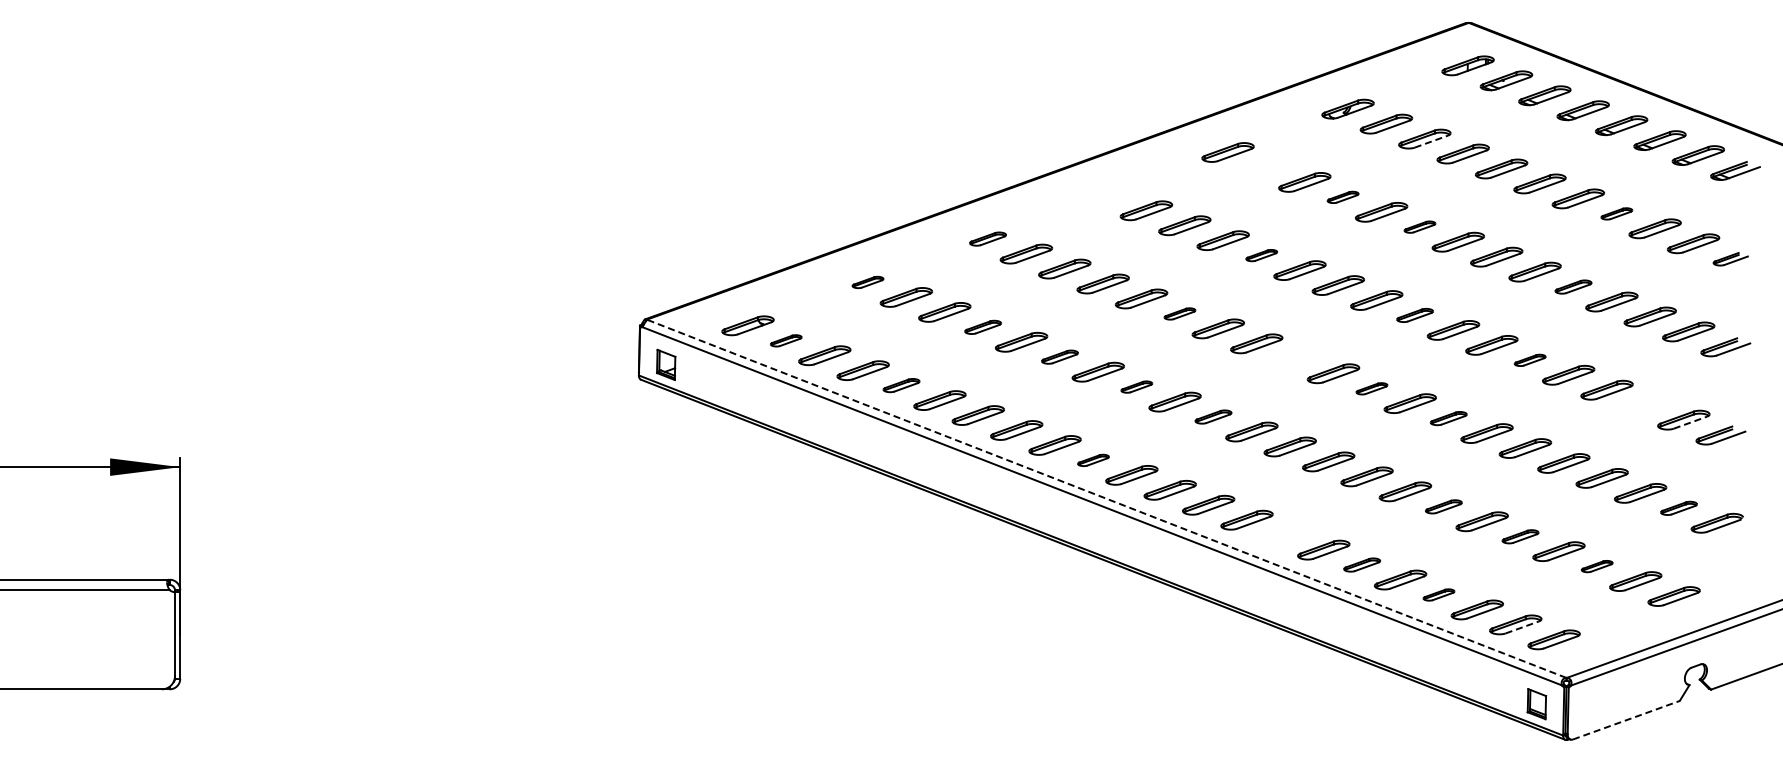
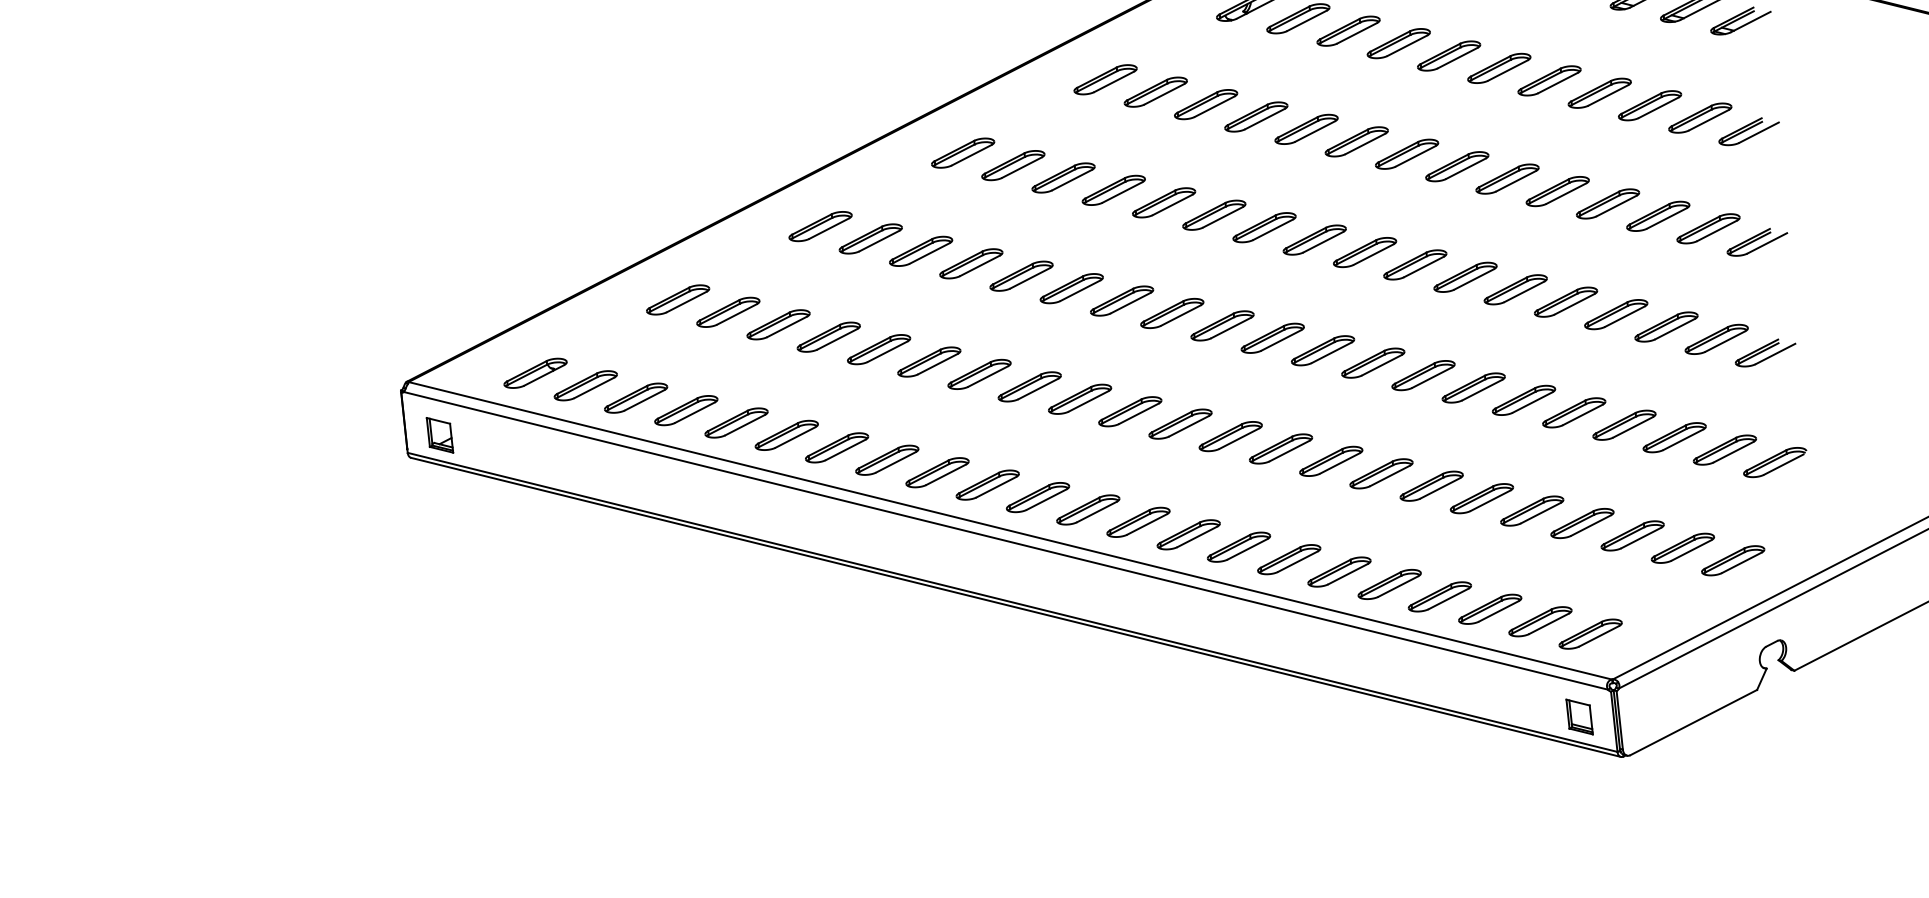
line: (1431, 141) -> (1357, 33), dashed -> solid
part: (1266, 167) -> (1155, 92), added
part: (1107, 195) -> (962, 152), added
part: (1342, 197) -> (1255, 117), size x1.67
part: (1616, 213) -> (1599, 92), size x1.67
part: (1419, 226) -> (1356, 140), size x1.67
part: (987, 238) -> (819, 225), size x1.43
part: (1261, 255) -> (1163, 202), size x1.67
part: (1730, 259) -> (1748, 131), size x1.43
part: (867, 282) -> (677, 300), size x1.67
part: (1573, 286) -> (1557, 190), size x1.43
part: (1179, 313) -> (1071, 288), size x1.67
part: (1414, 315) -> (1364, 252), size x1.43
part: (982, 327) -> (828, 337), size x1.43
part: (785, 340) -> (584, 385), size x1.67
part: (1059, 356) -> (928, 361), size x1.43
part: (1294, 358) -> (1221, 325), added
part: (1529, 360) -> (1514, 290), size x1.67
part: (901, 385) -> (736, 422), size x1.43
part: (1136, 386) -> (1029, 386), size x1.67
part: (1371, 388) -> (1322, 350), size x1.67
part: (1645, 404) -> (1666, 326), added
part: (1213, 416) -> (1130, 411), size x1.43
part: (1448, 418) -> (1423, 375), size x1.43
line: (1690, 422) -> (1725, 341), dashed -> solid
part: (1093, 460) -> (987, 485), size x1.67
line: (1106, 498) -> (1010, 530), dashed -> solid
part: (1443, 506) -> (1431, 485), size x1.43
part: (1678, 508) -> (1724, 450), size x1.43
part: (1285, 534) -> (1238, 546), added
part: (1520, 536) -> (1532, 510), size x1.43
part: (1361, 564) -> (1338, 571), size x1.43
part: (1596, 566) -> (1631, 535), size x1.67
part: (1438, 594) -> (1439, 596), size x1.67
line: (1522, 627) -> (1549, 623), dashed -> solid
line: (1626, 720) -> (1693, 722), dashed -> solid

